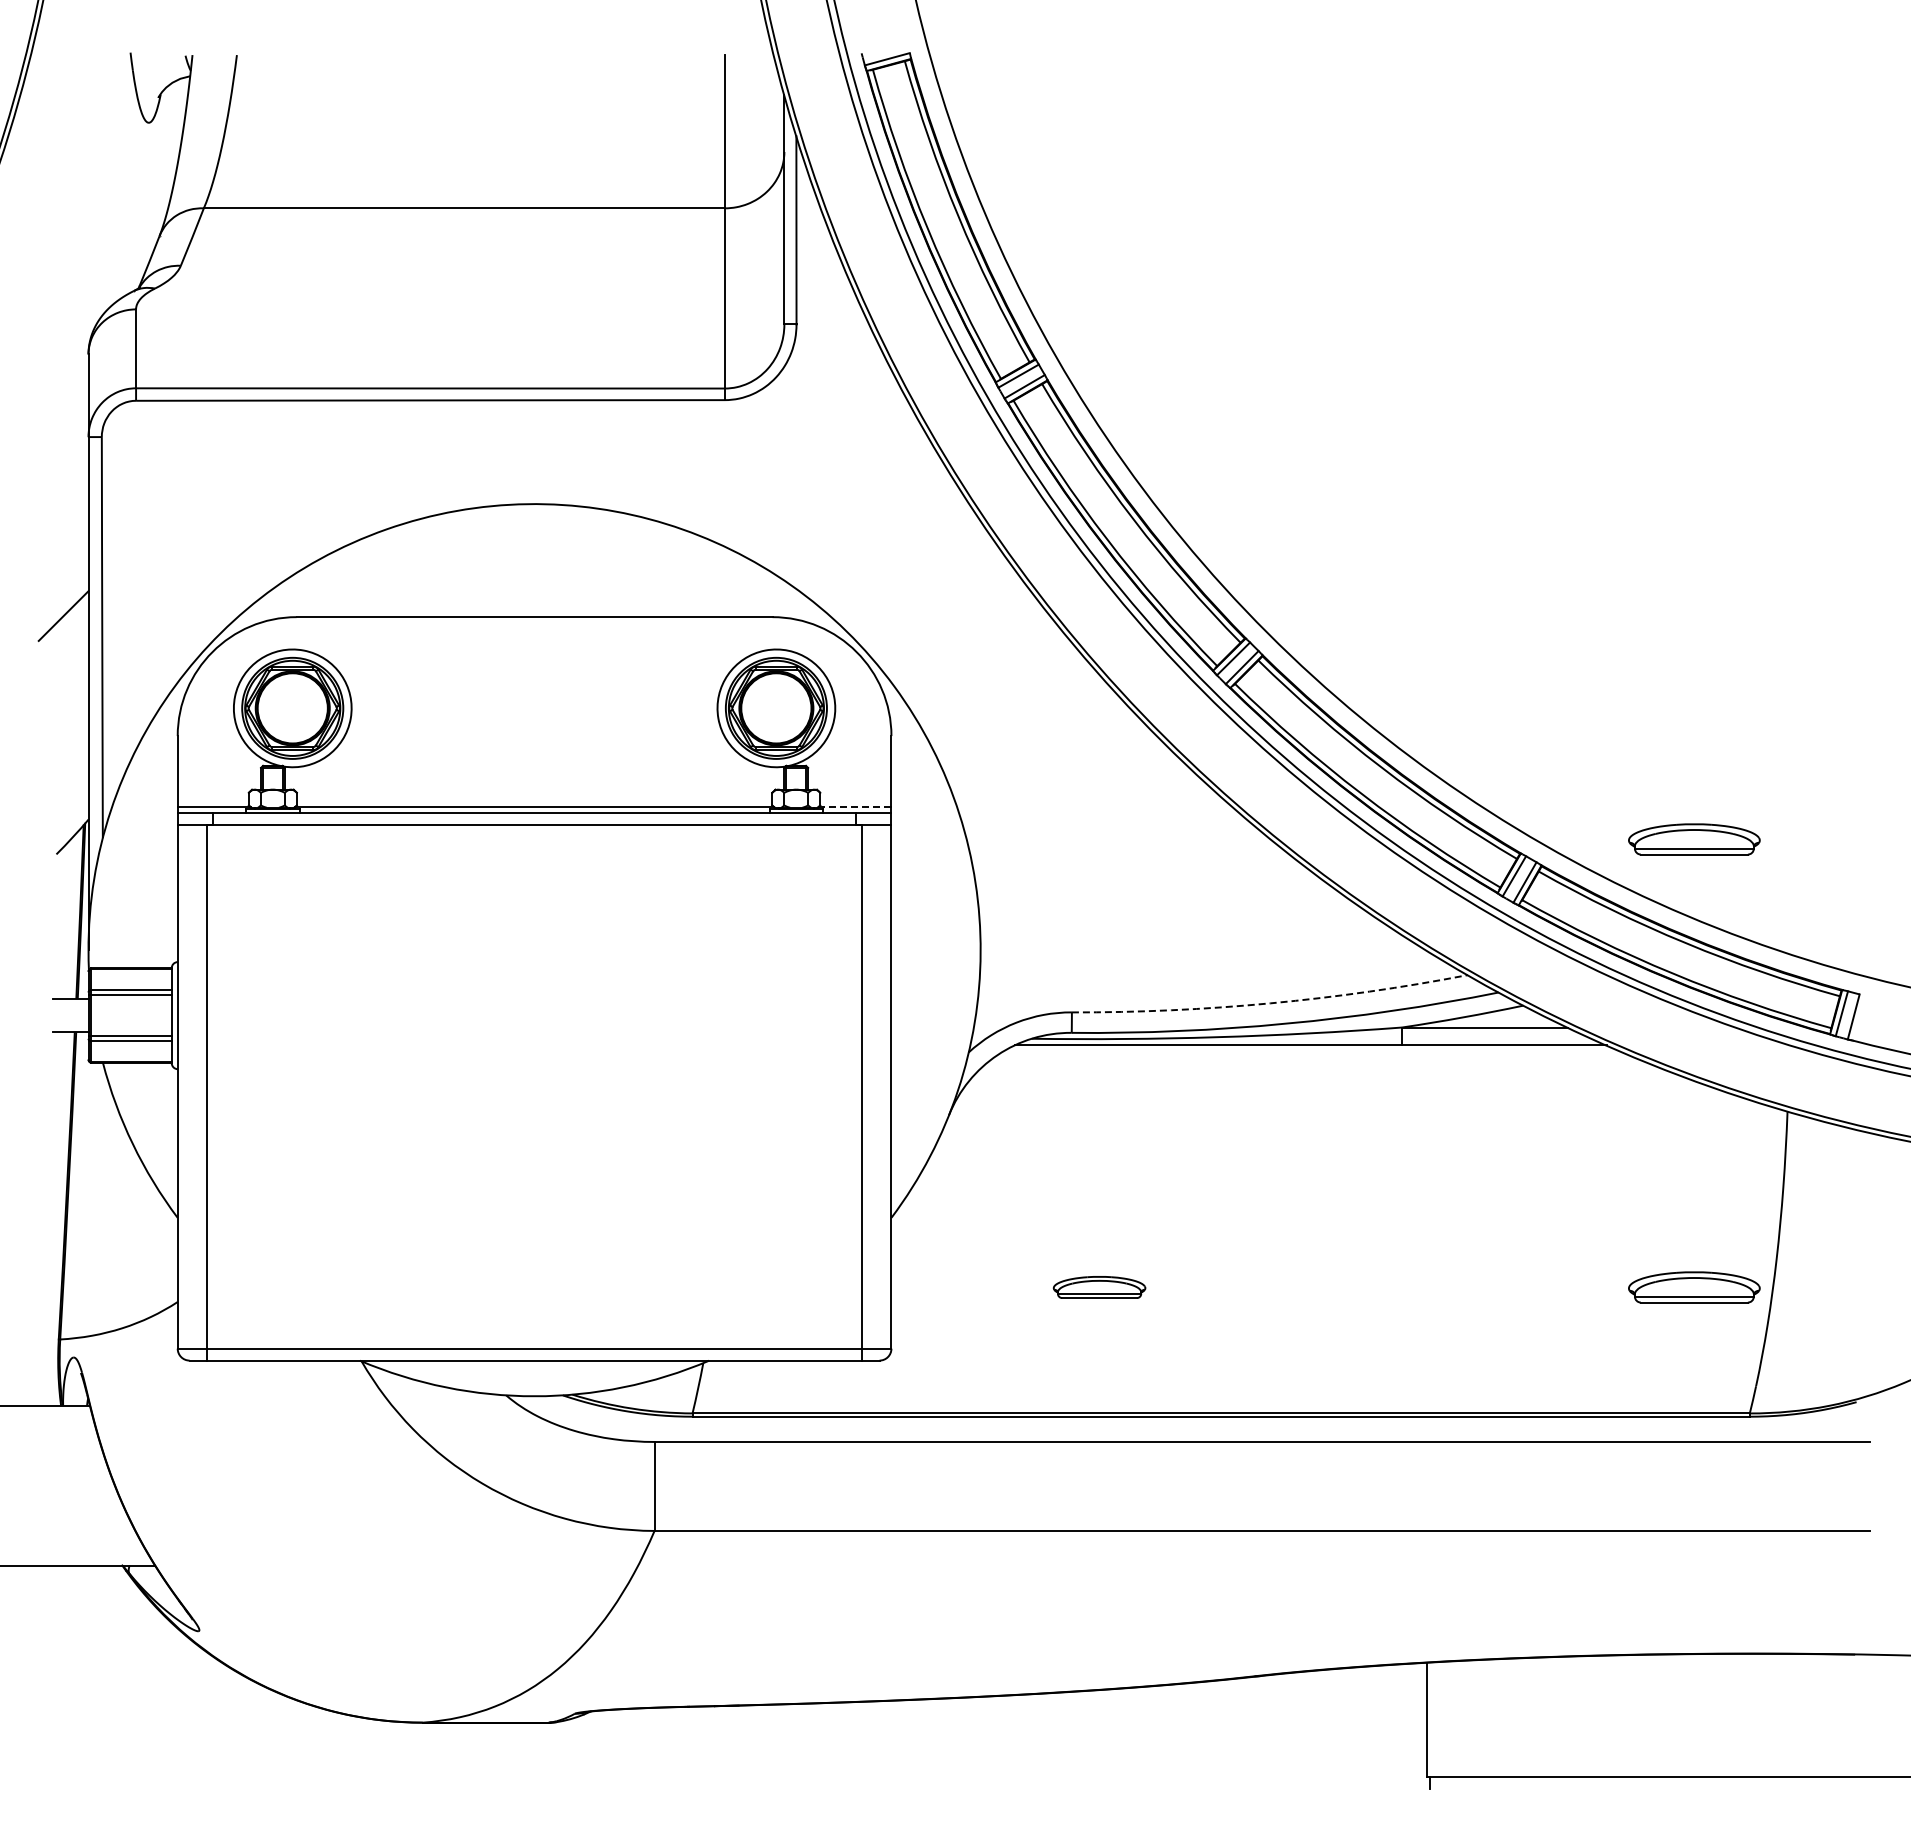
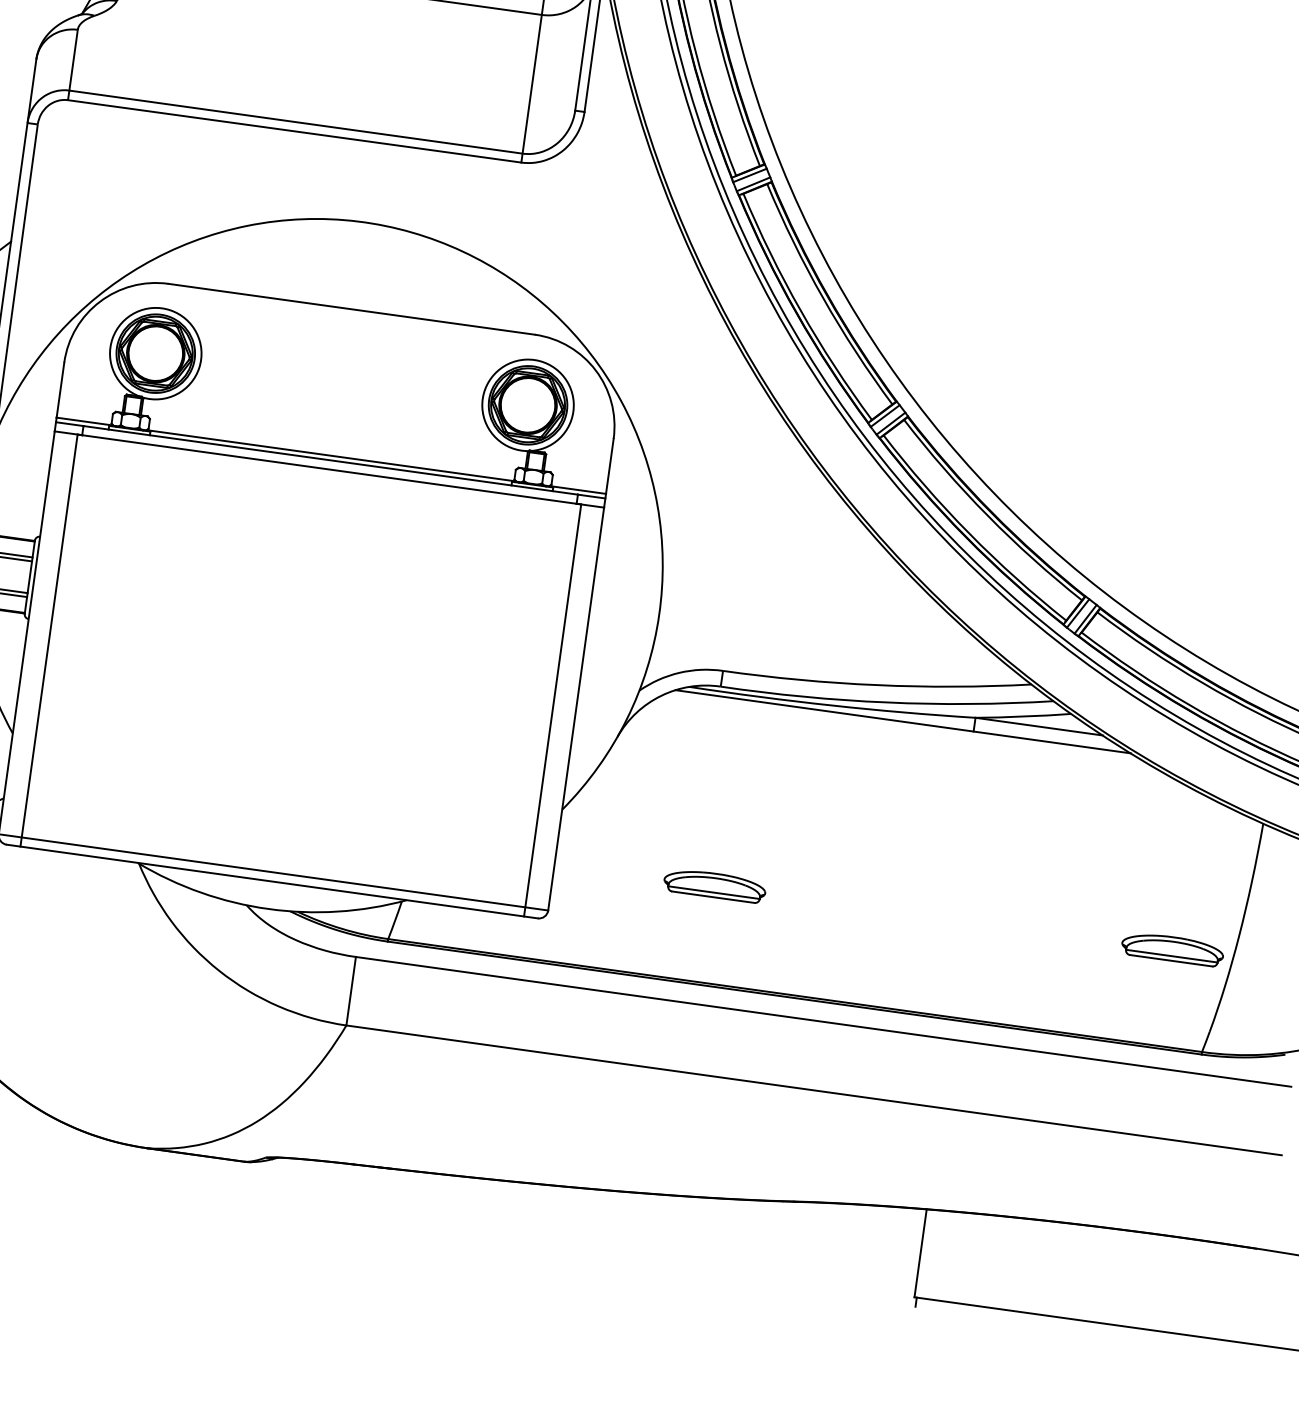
line: (854, 807) -> (577, 489), dashed -> solid
part: (1694, 839) -> (1220, 604), removed
arc: (1270, 1003) -> (876, 685), dashed -> solid
part: (1099, 1287) -> (714, 885), size x1.43

